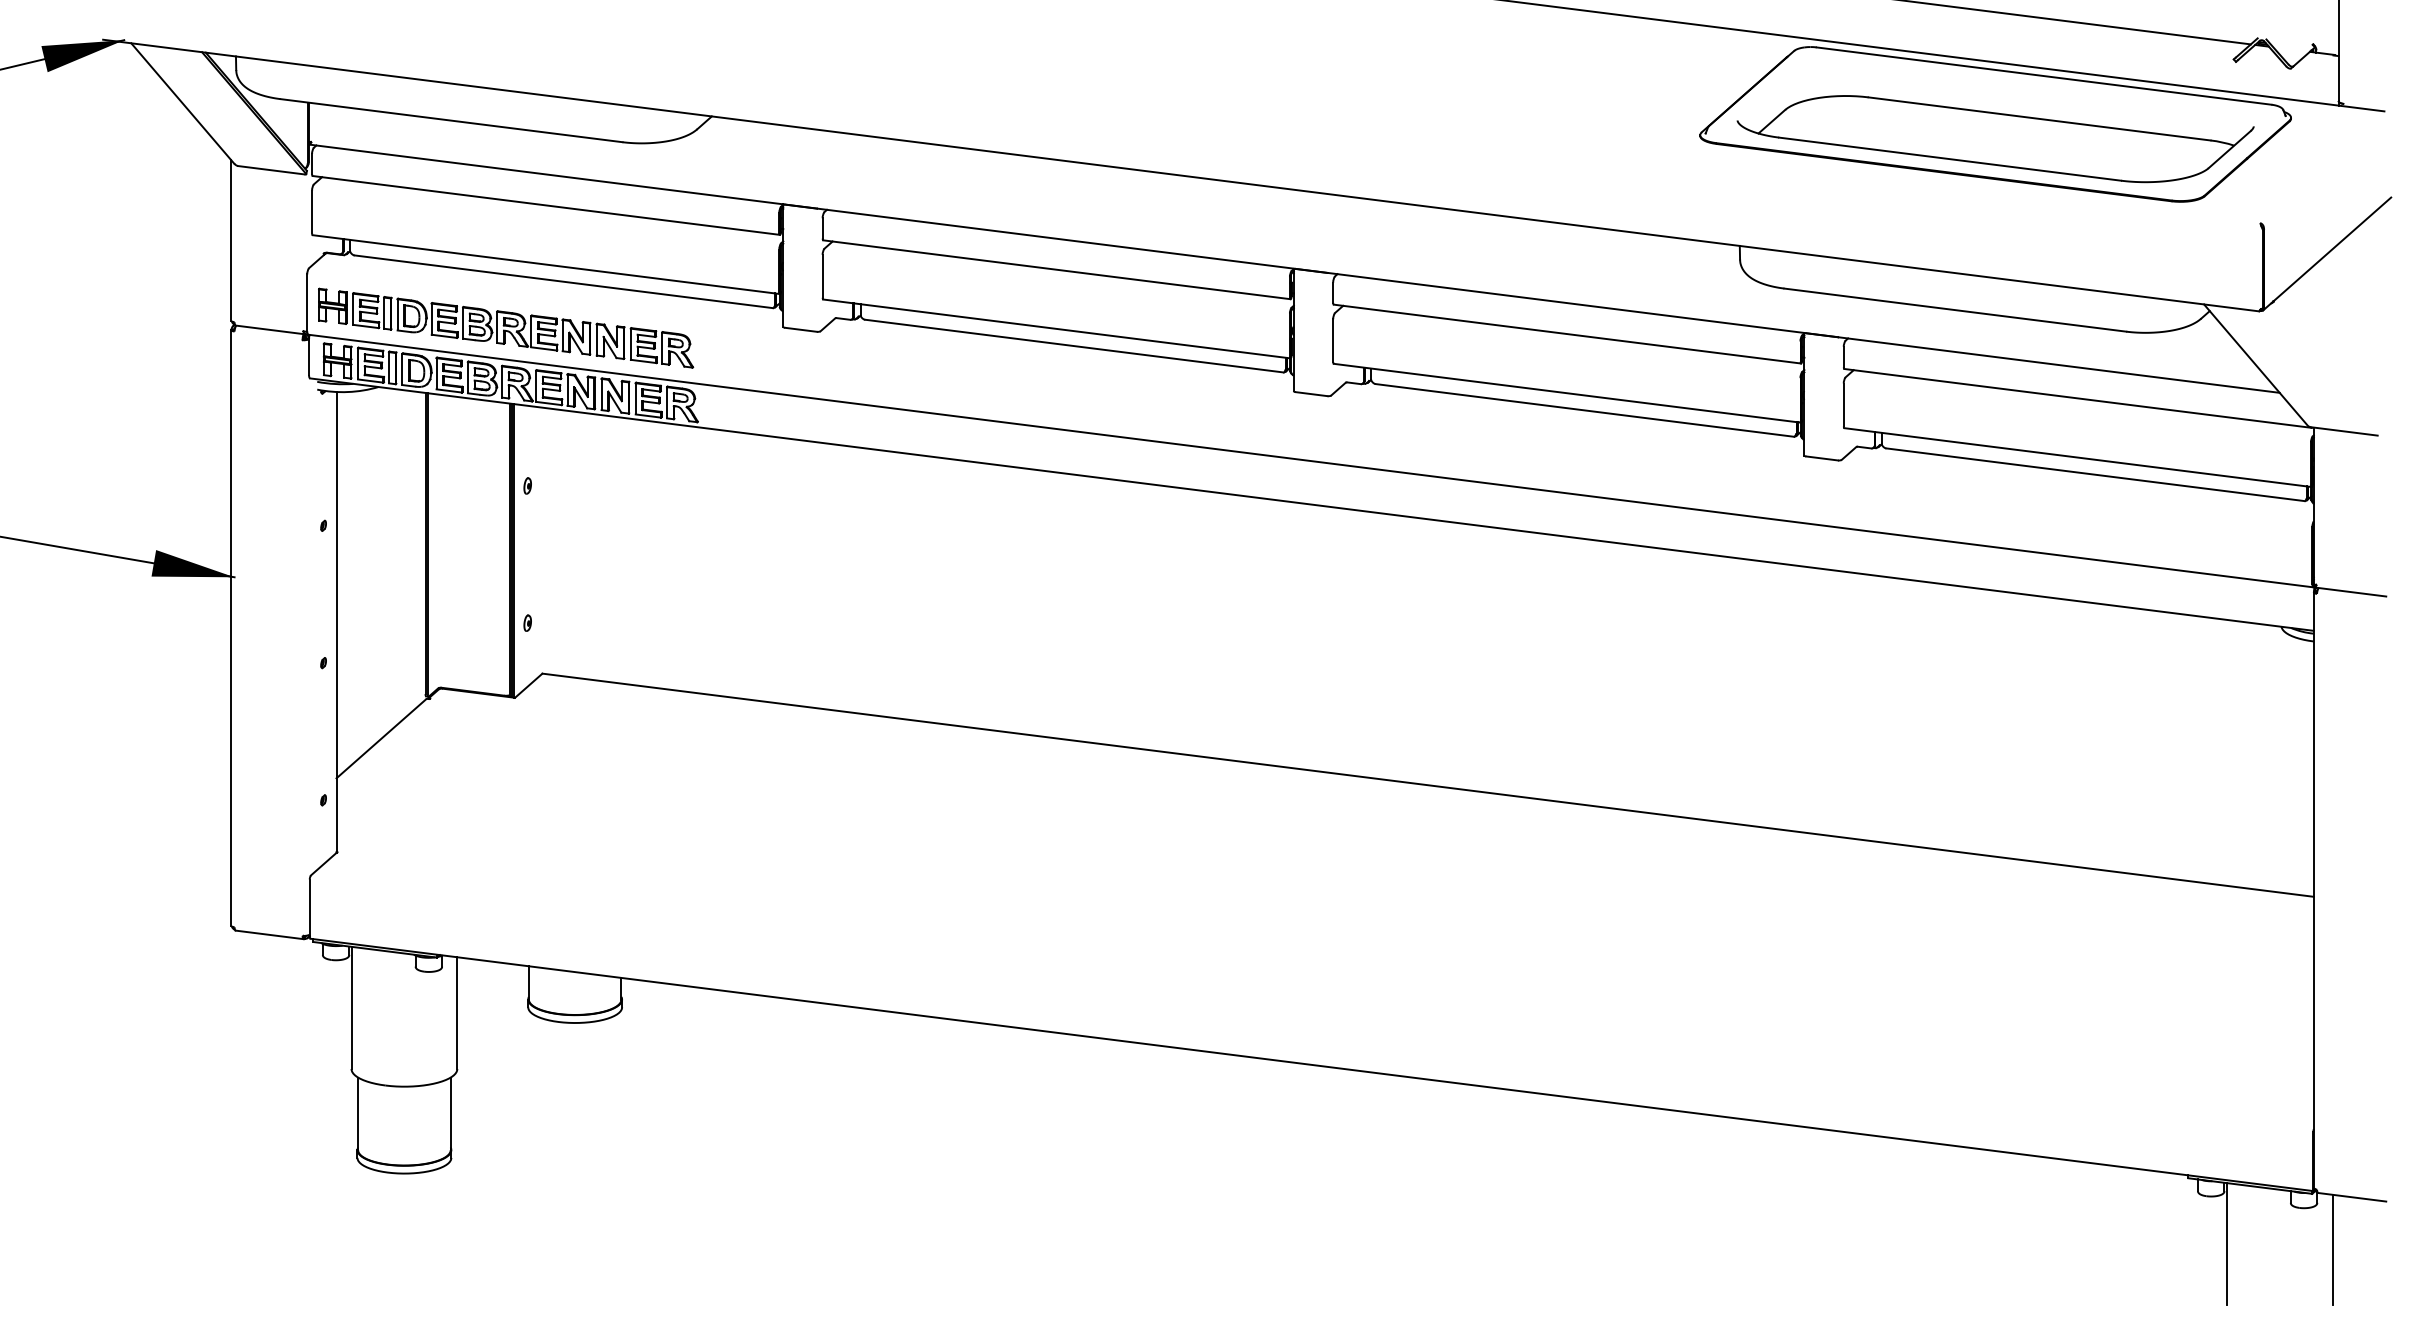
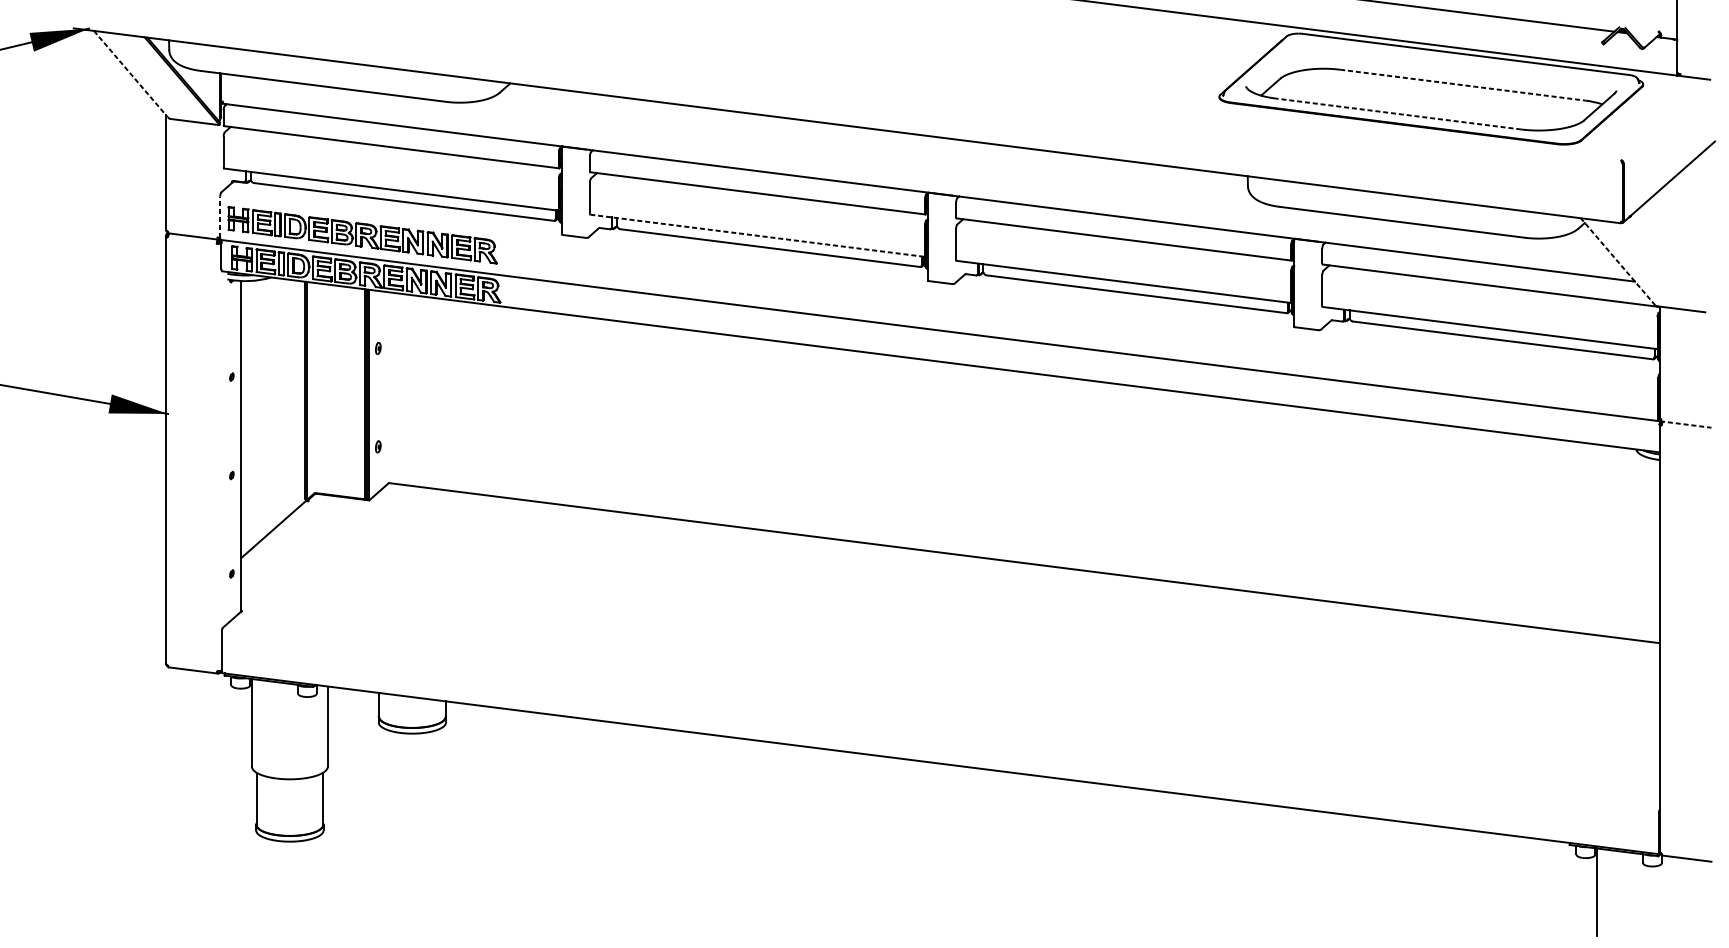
line: (183, 103) -> (131, 74), solid -> dashed
line: (2040, 119) -> (1463, 85), solid -> dashed
line: (1949, 159) -> (1398, 114), solid -> dashed
line: (307, 302) -> (220, 216), solid -> dashed
line: (1057, 329) -> (758, 236), solid -> dashed
line: (2255, 364) -> (1617, 261), solid -> dashed
line: (2350, 592) -> (1685, 424), solid -> dashed
line: (2332, 1249) -> (1672, 896), removed

